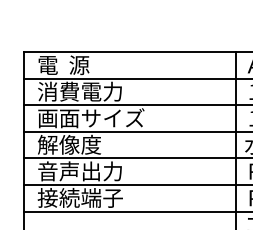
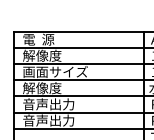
text: (79, 91) -> (48, 55), 消費電力 -> 解像度
text: (79, 197) -> (48, 120), 接続端子 -> 音声出力

